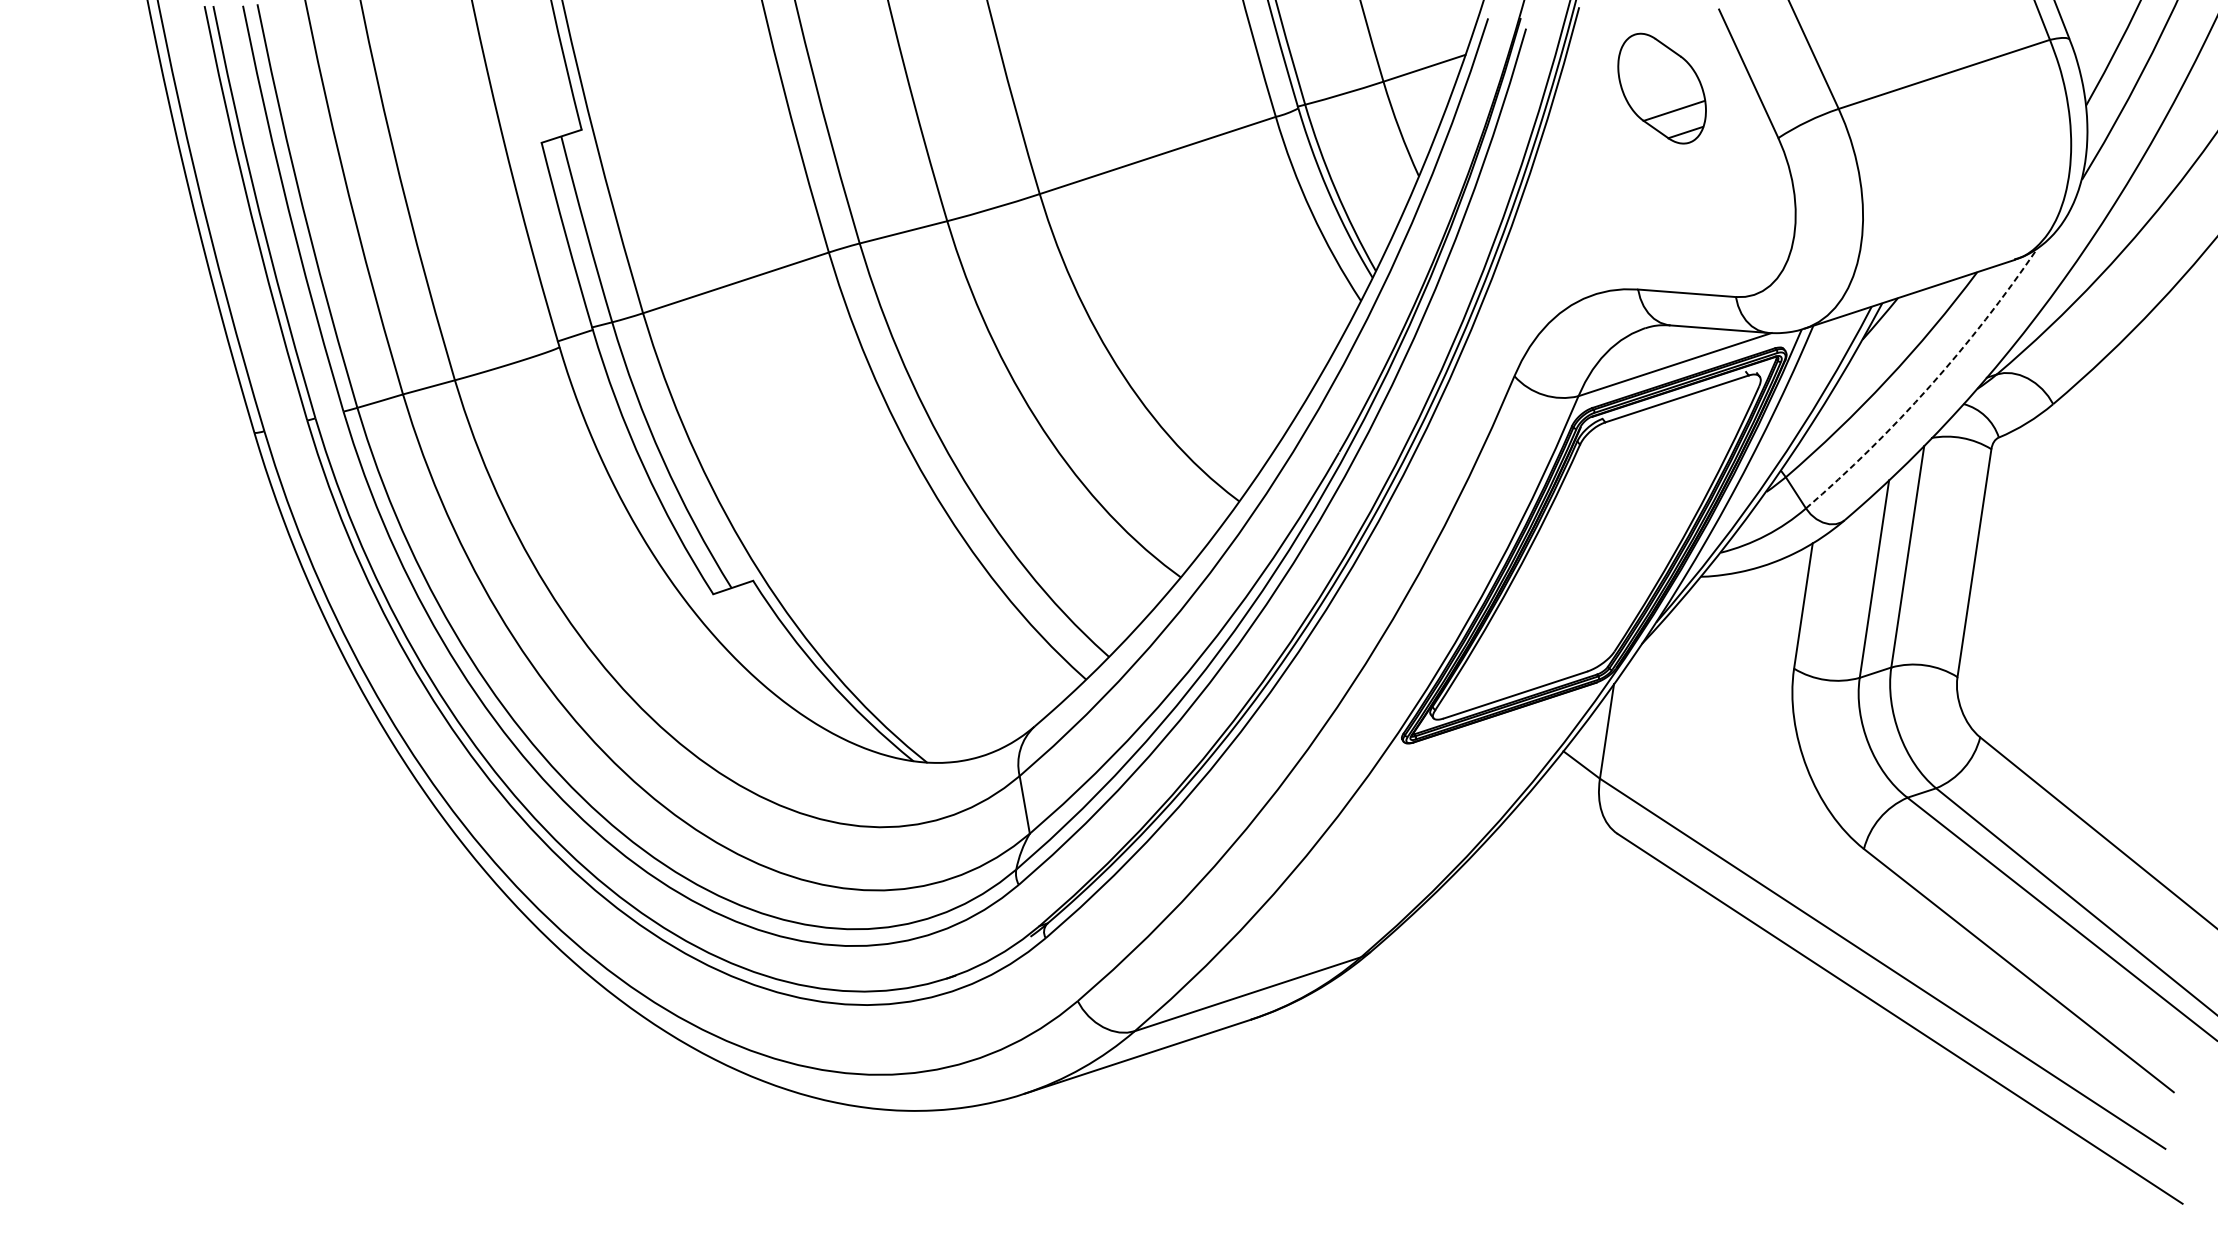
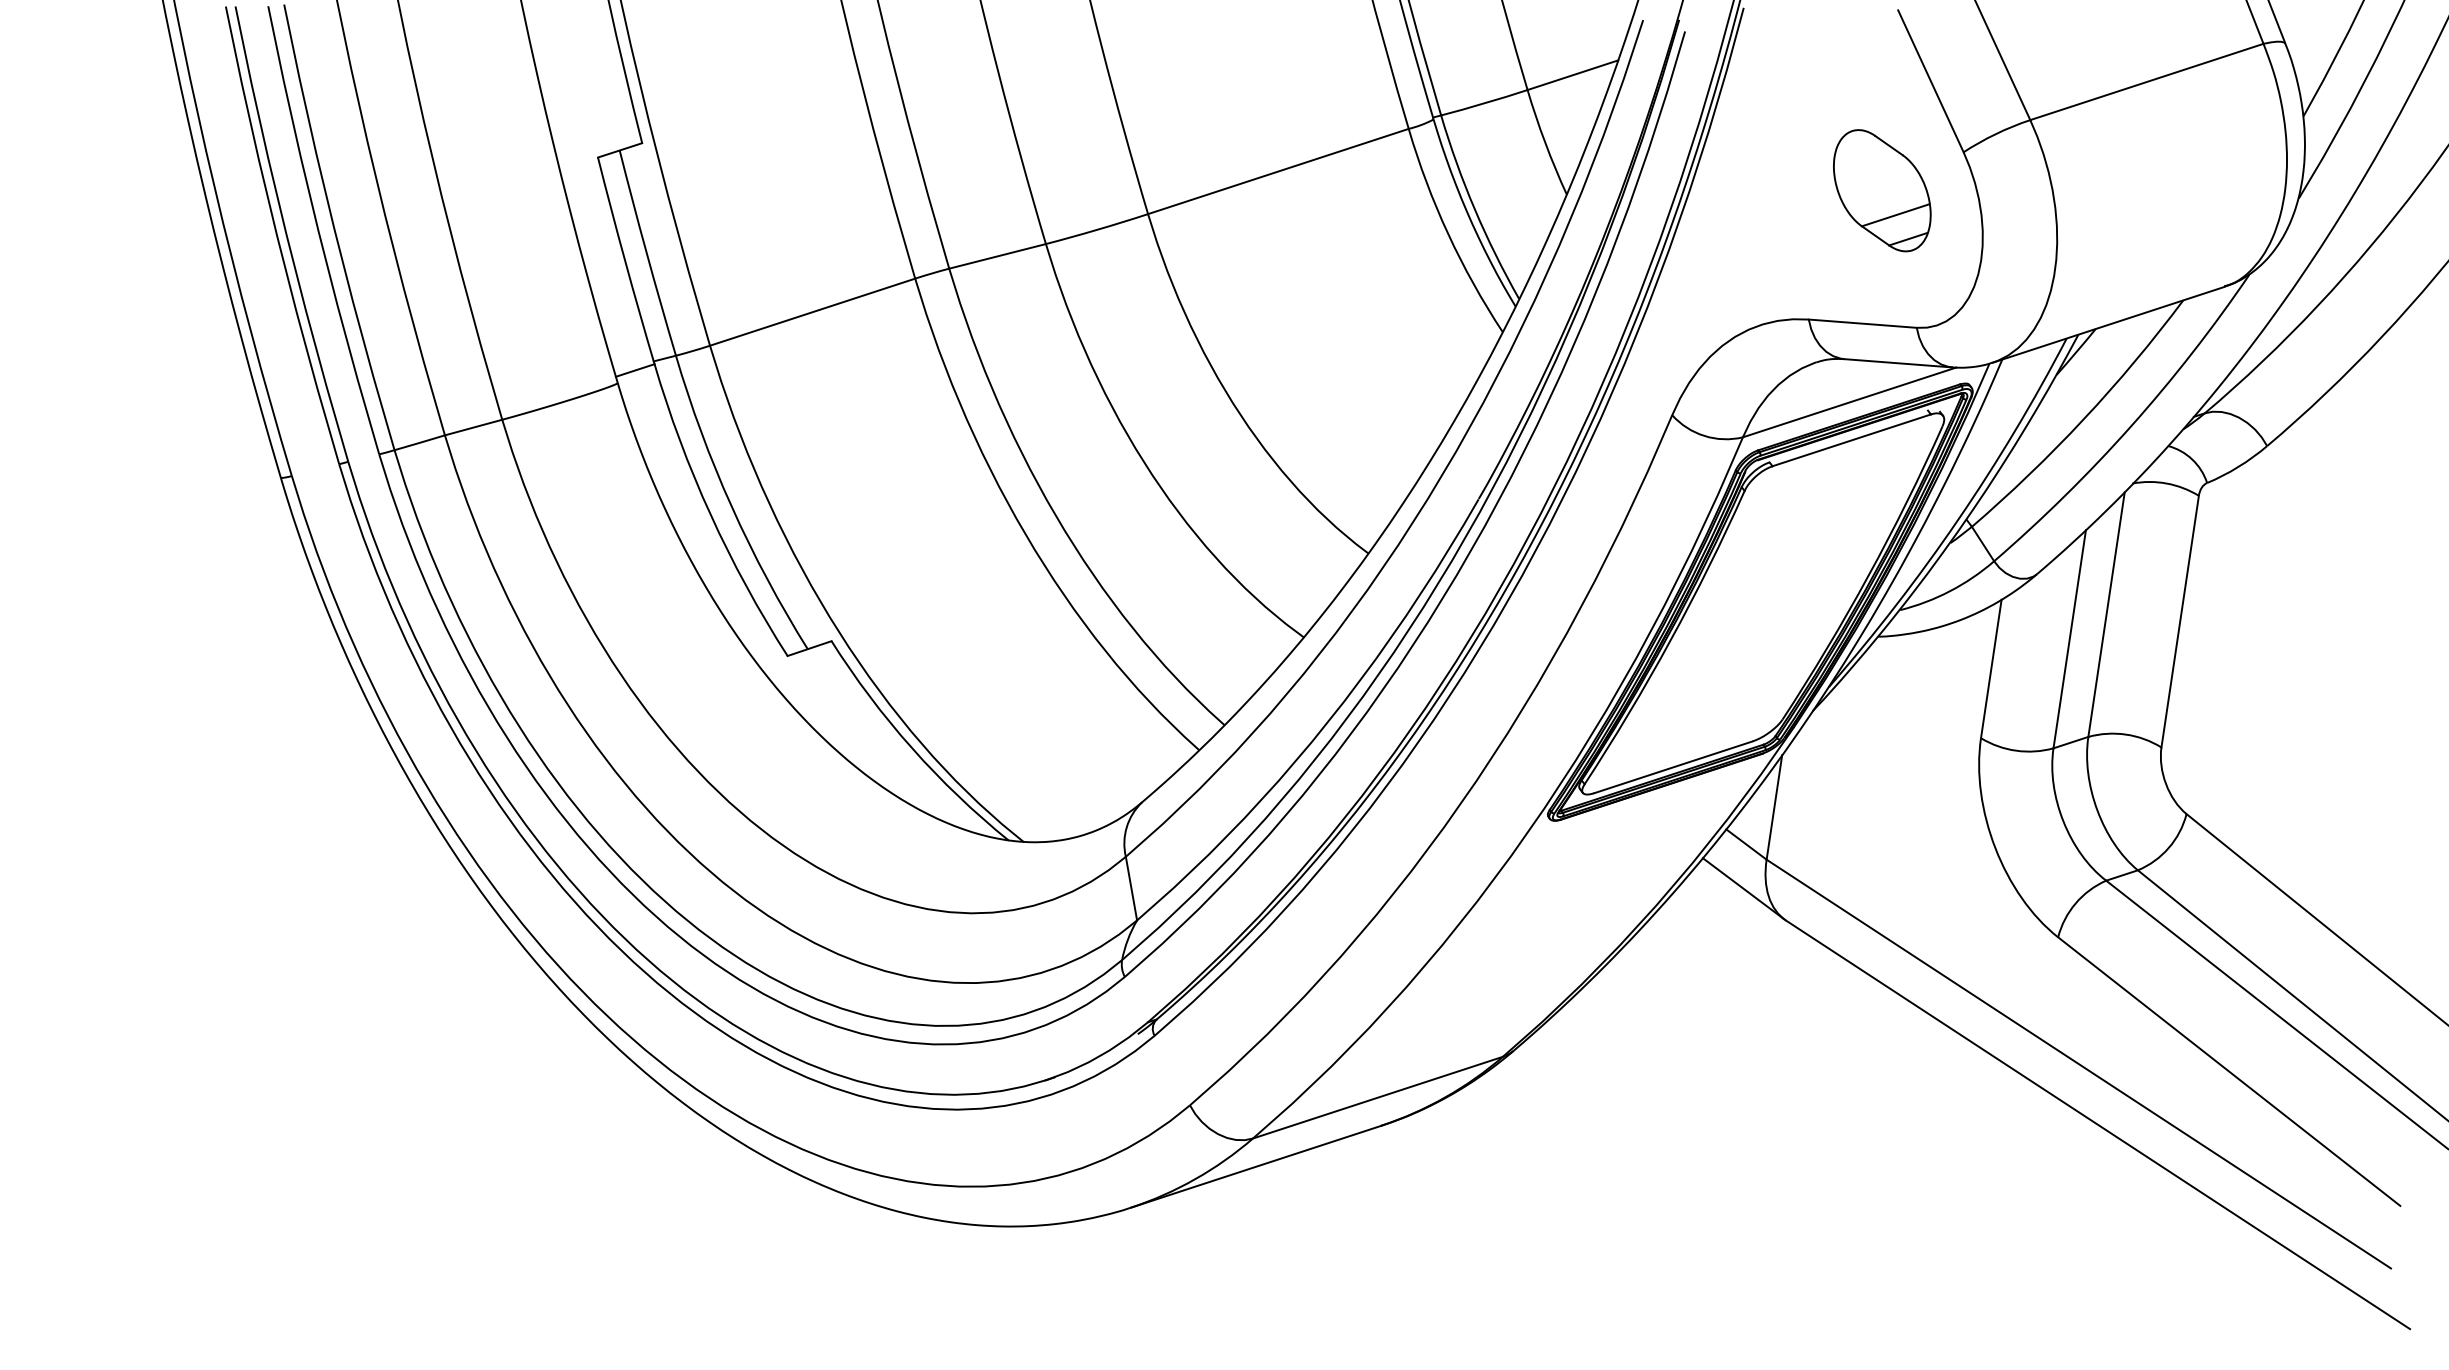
part: (1662, 88) -> (1882, 190), moved
arc: (1930, 386) -> (2131, 426), dashed -> solid
line: (1579, 804) -> (1743, 888), added

